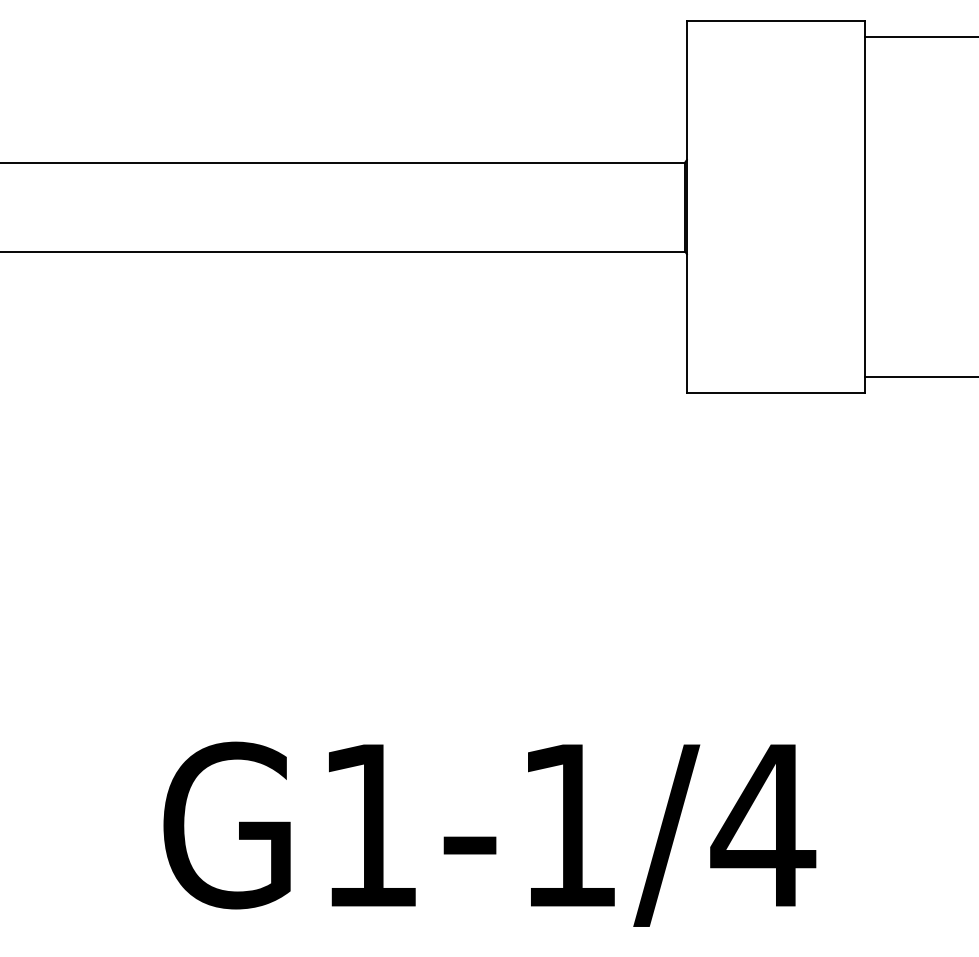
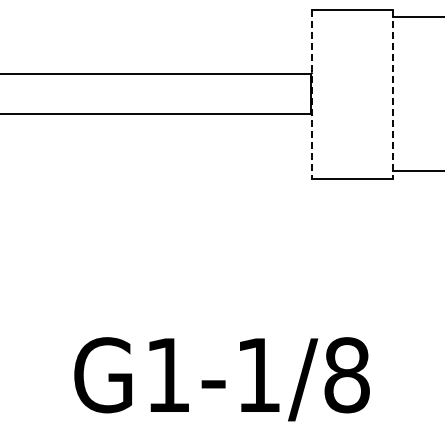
line: (687, 207) -> (312, 94), solid -> dashed
line: (865, 207) -> (393, 94), solid -> dashed
text: (762, 826) -> (346, 375), G1-1/4 -> G1-1/8

